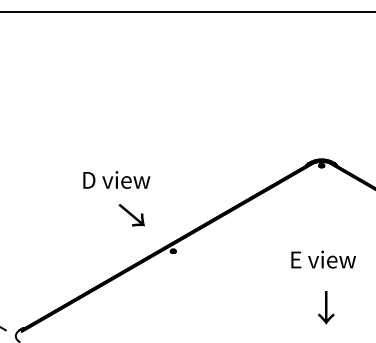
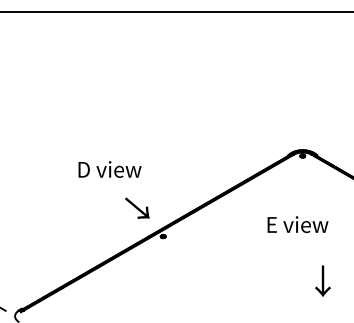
text: (131, 215) -> (137, 208), moved
text: (323, 259) -> (297, 224), moved
text: (326, 307) -> (323, 280), moved

